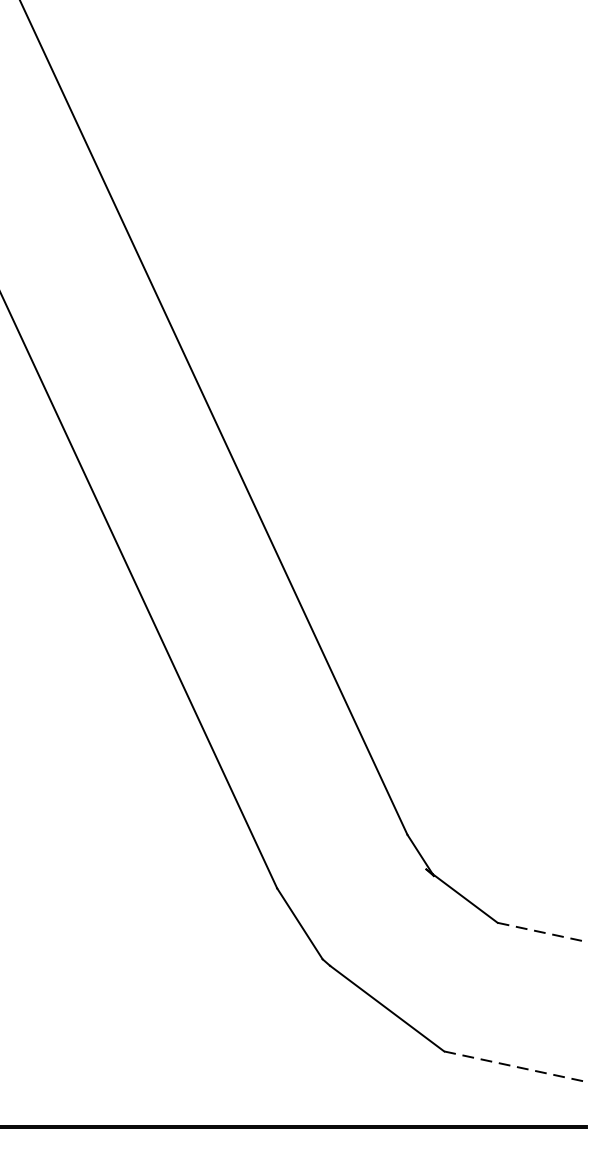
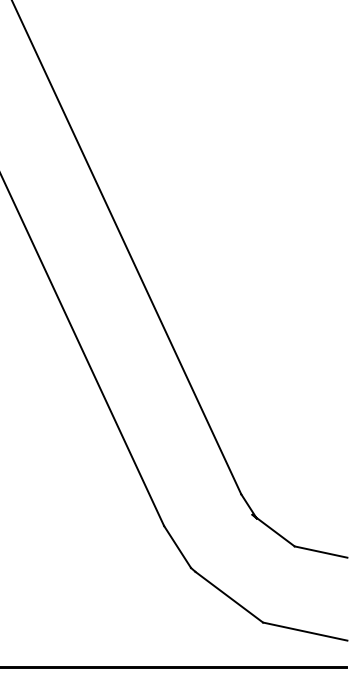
line: (542, 933) -> (321, 552), dashed -> solid
line: (515, 1066) -> (305, 631), dashed -> solid

